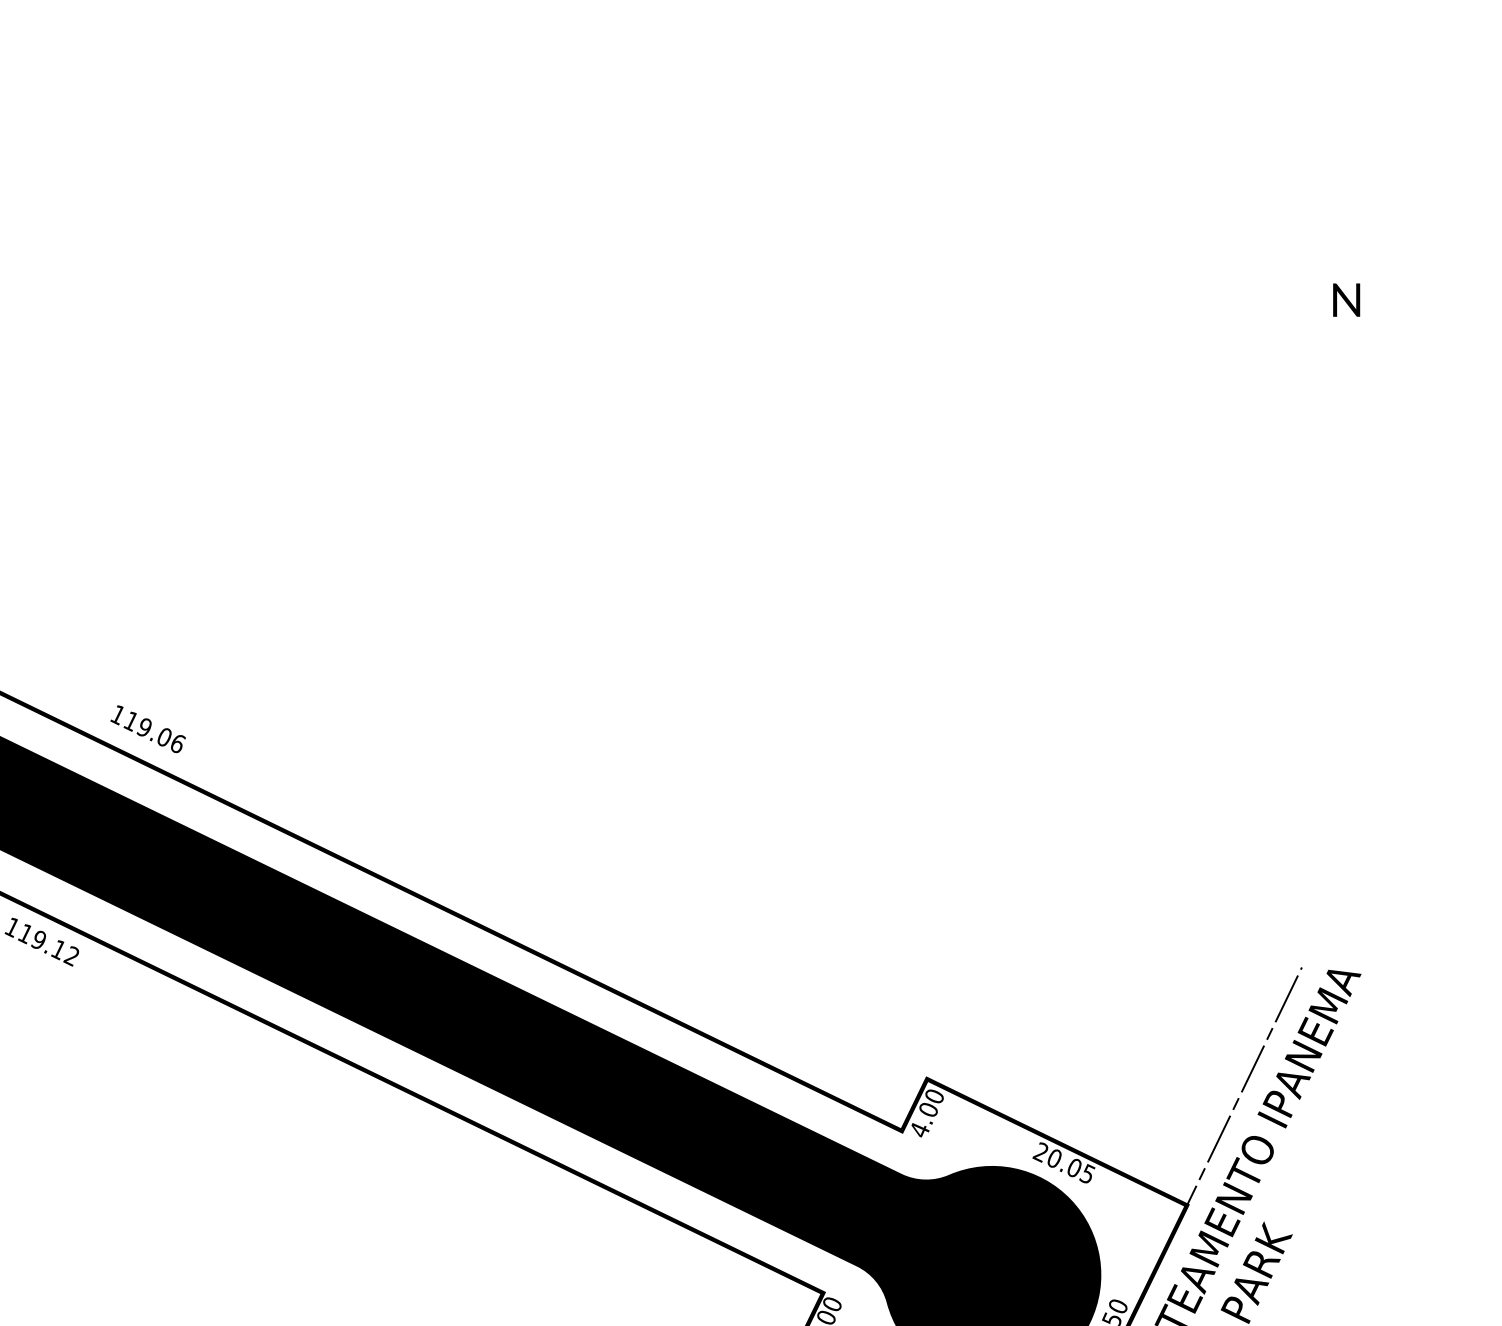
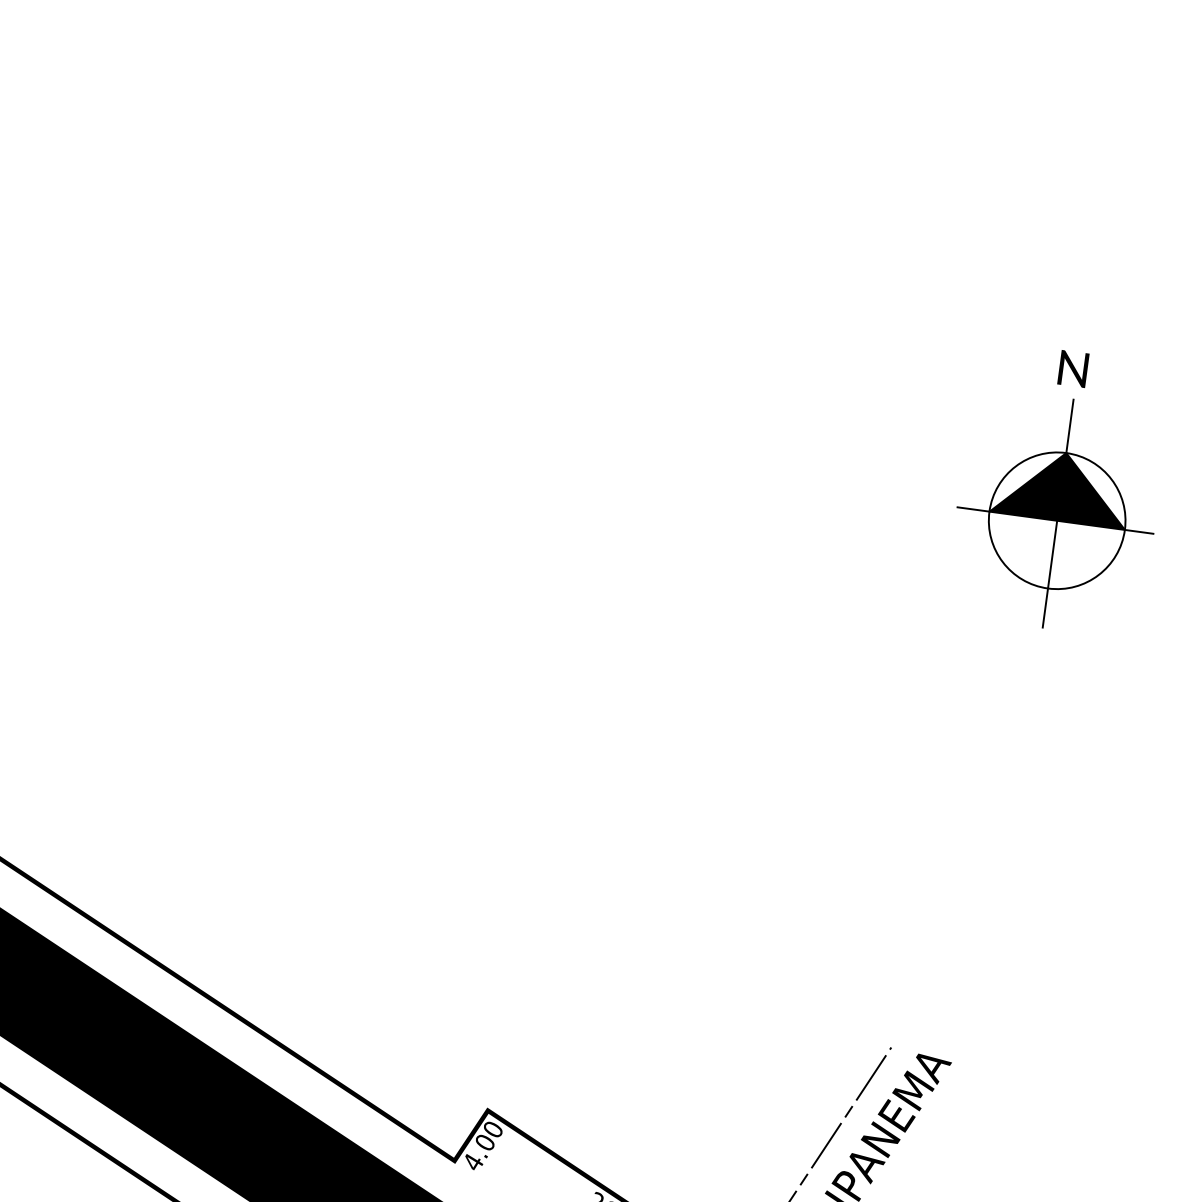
text: (1346, 299) -> (1073, 368), moved
part: (1389, 438) -> (1055, 512), added

